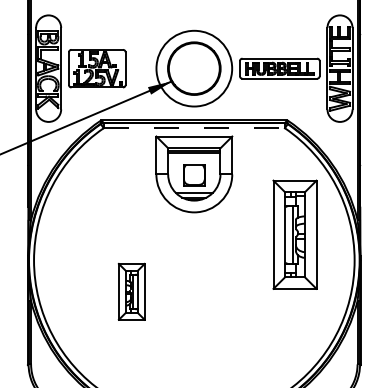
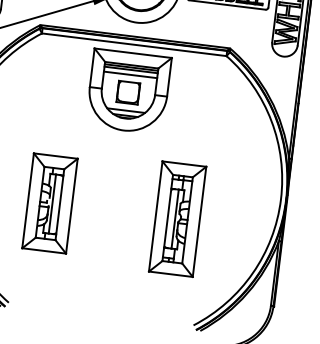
line: (194, 128) -> (134, 45), dashed -> solid
line: (194, 157) -> (130, 74), added
part: (294, 234) -> (177, 218), moved
part: (131, 291) -> (49, 203), size x1.67

